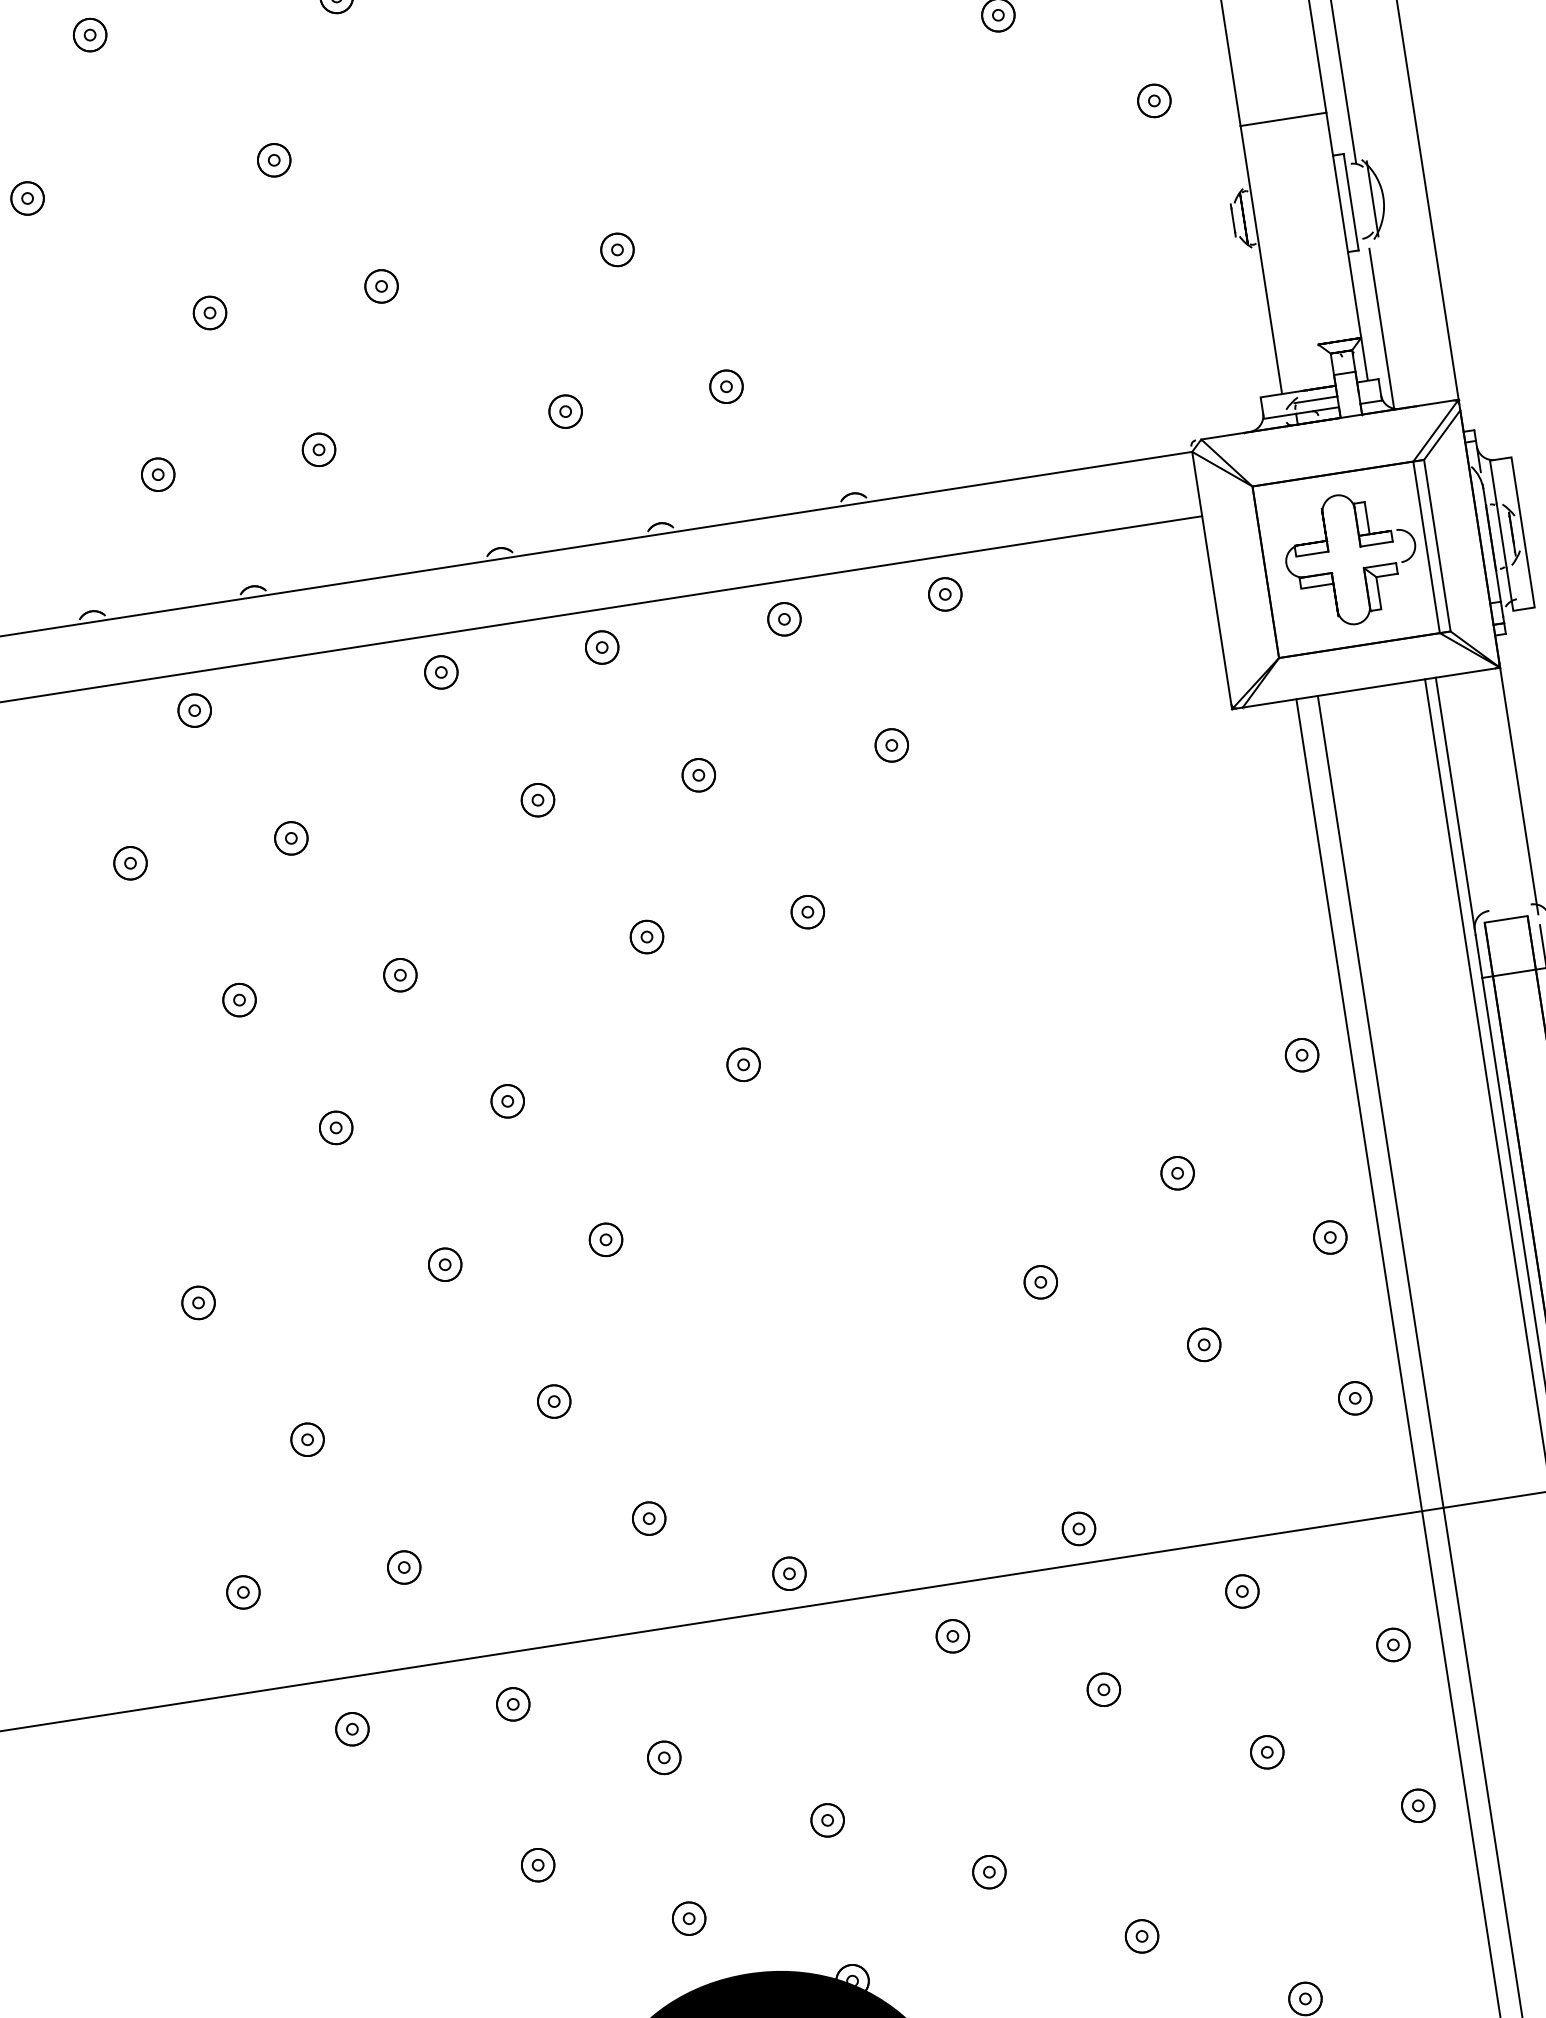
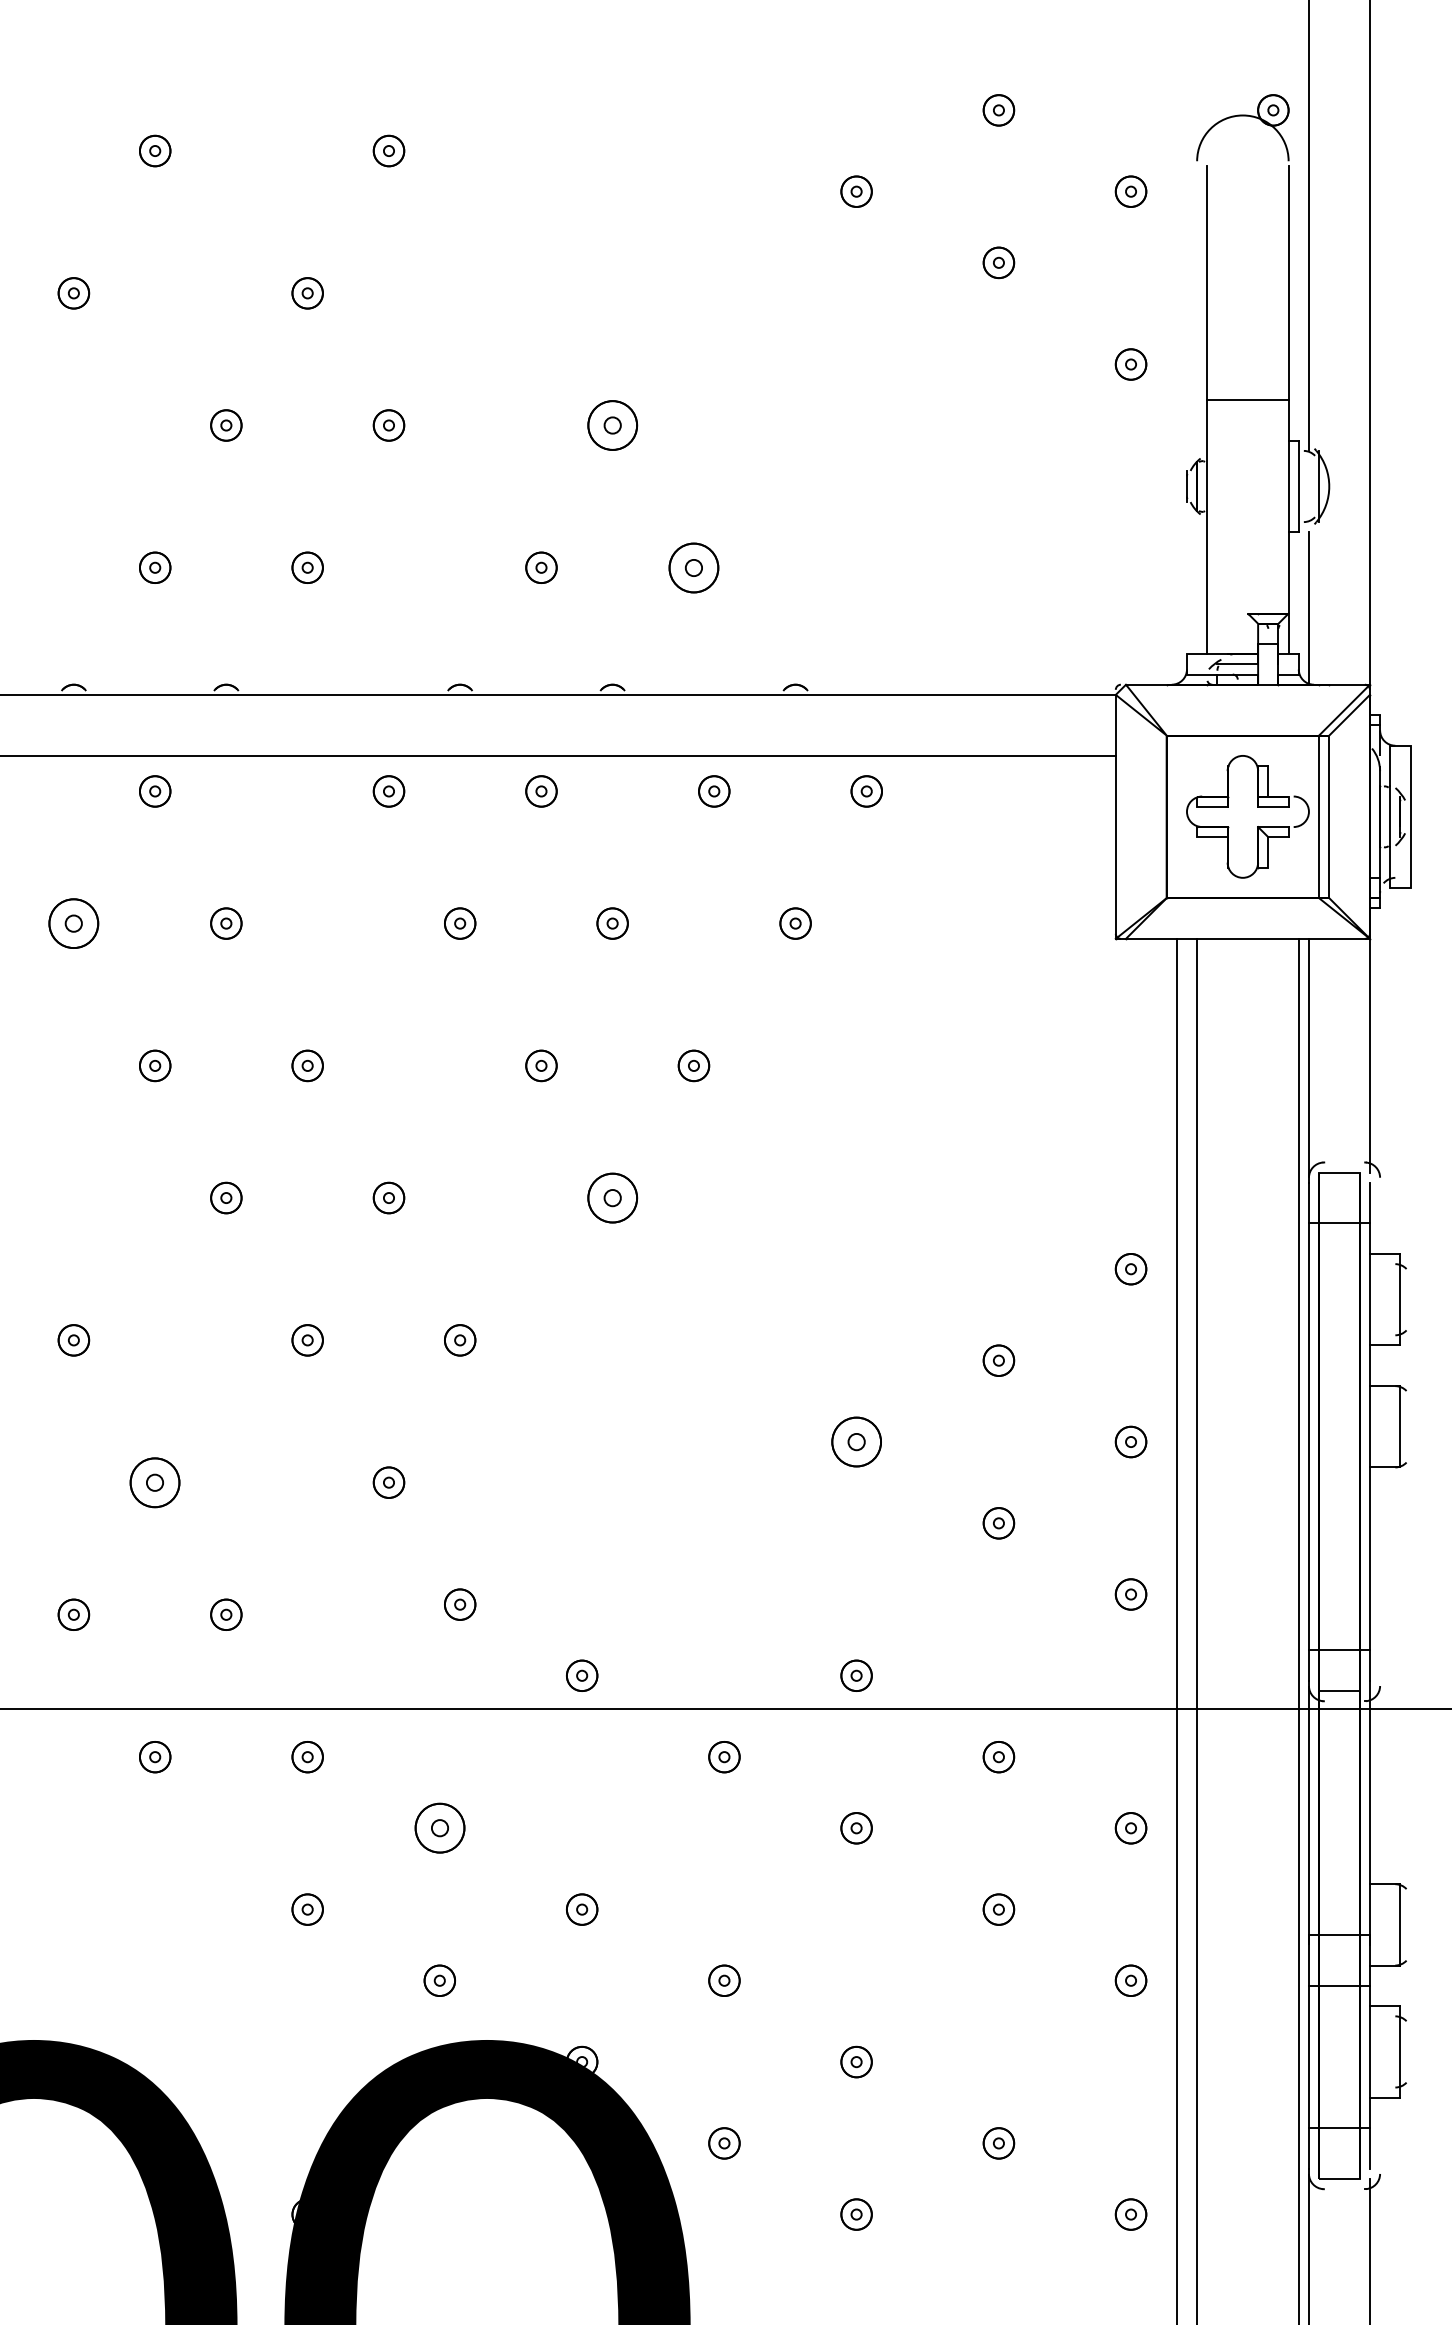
part: (617, 249) -> (612, 425), size x1.6
part: (725, 386) -> (693, 567), size x1.6
part: (130, 863) -> (73, 923), size x1.6
part: (743, 1064) -> (612, 1197), size x1.6
part: (1040, 1281) -> (856, 1441), size x1.6
part: (307, 1439) -> (155, 1482), size x1.6
part: (663, 1758) -> (439, 1828), size x1.6

